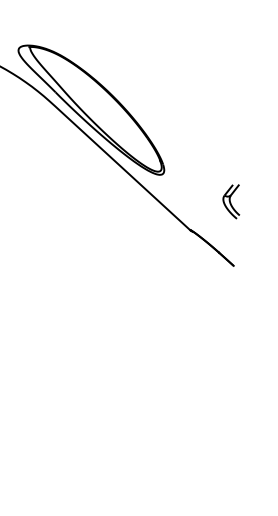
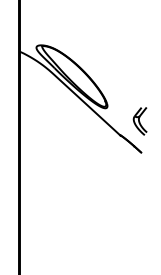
part: (230, 201) -> (139, 121), size x1.67

